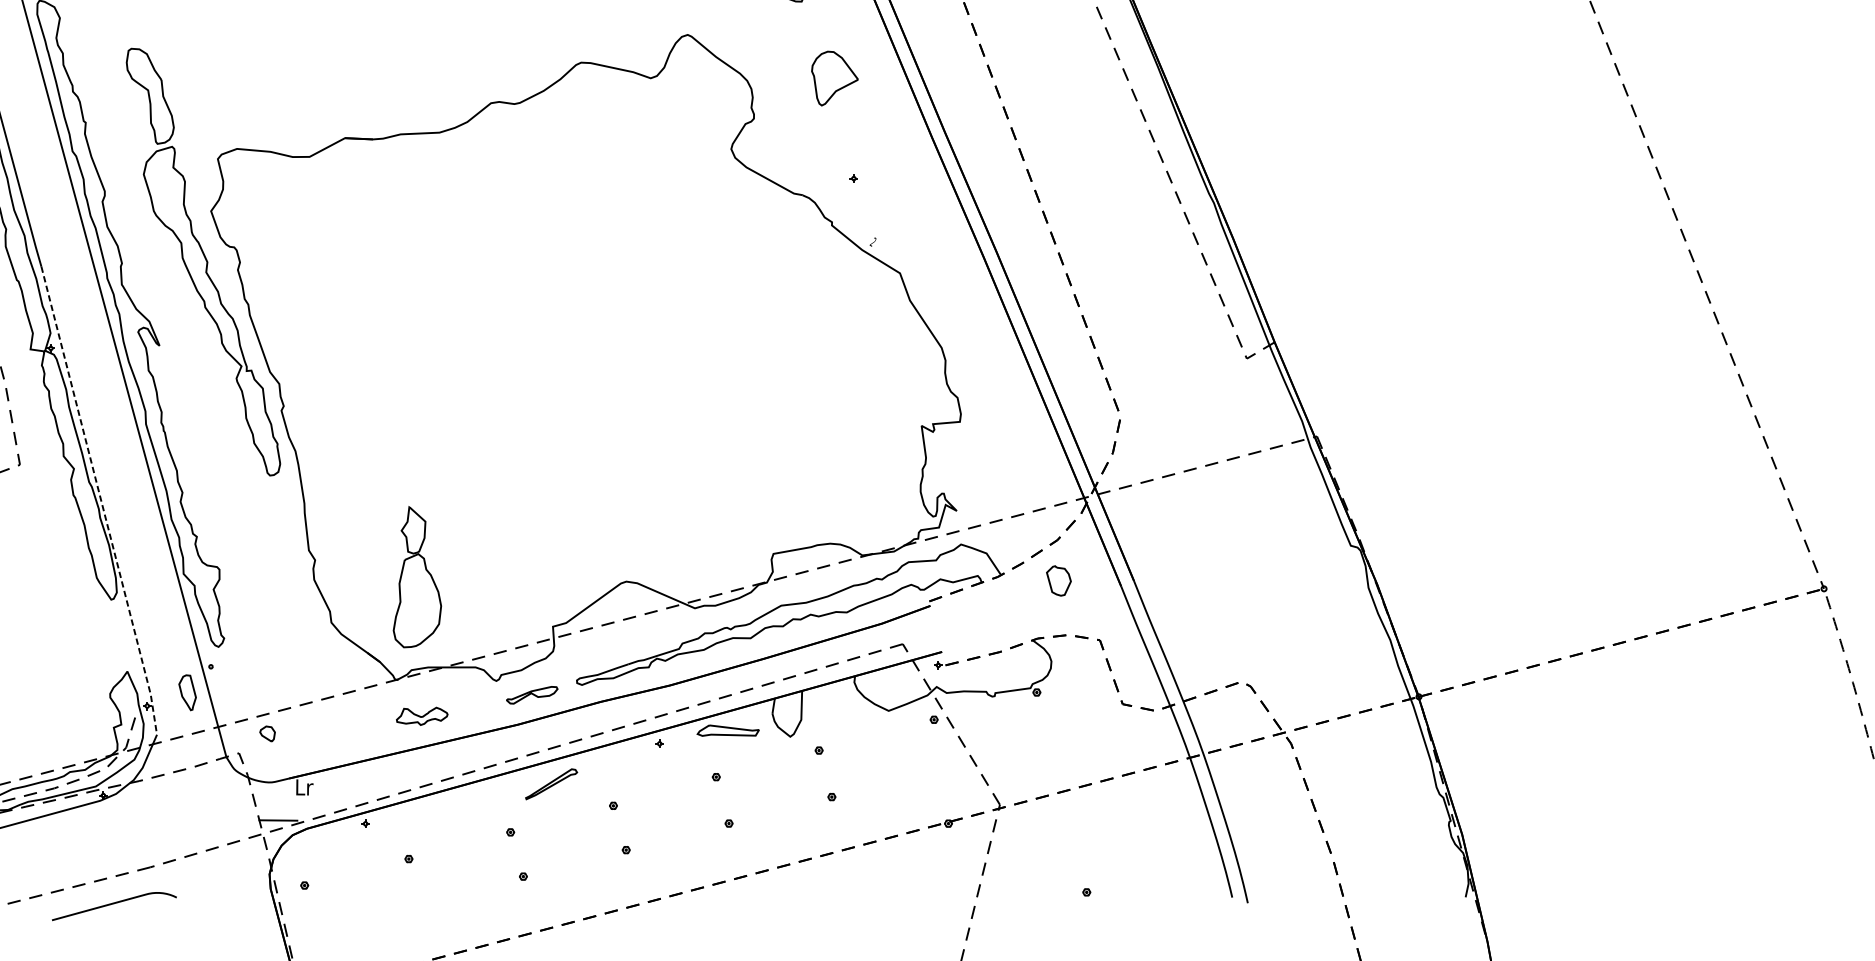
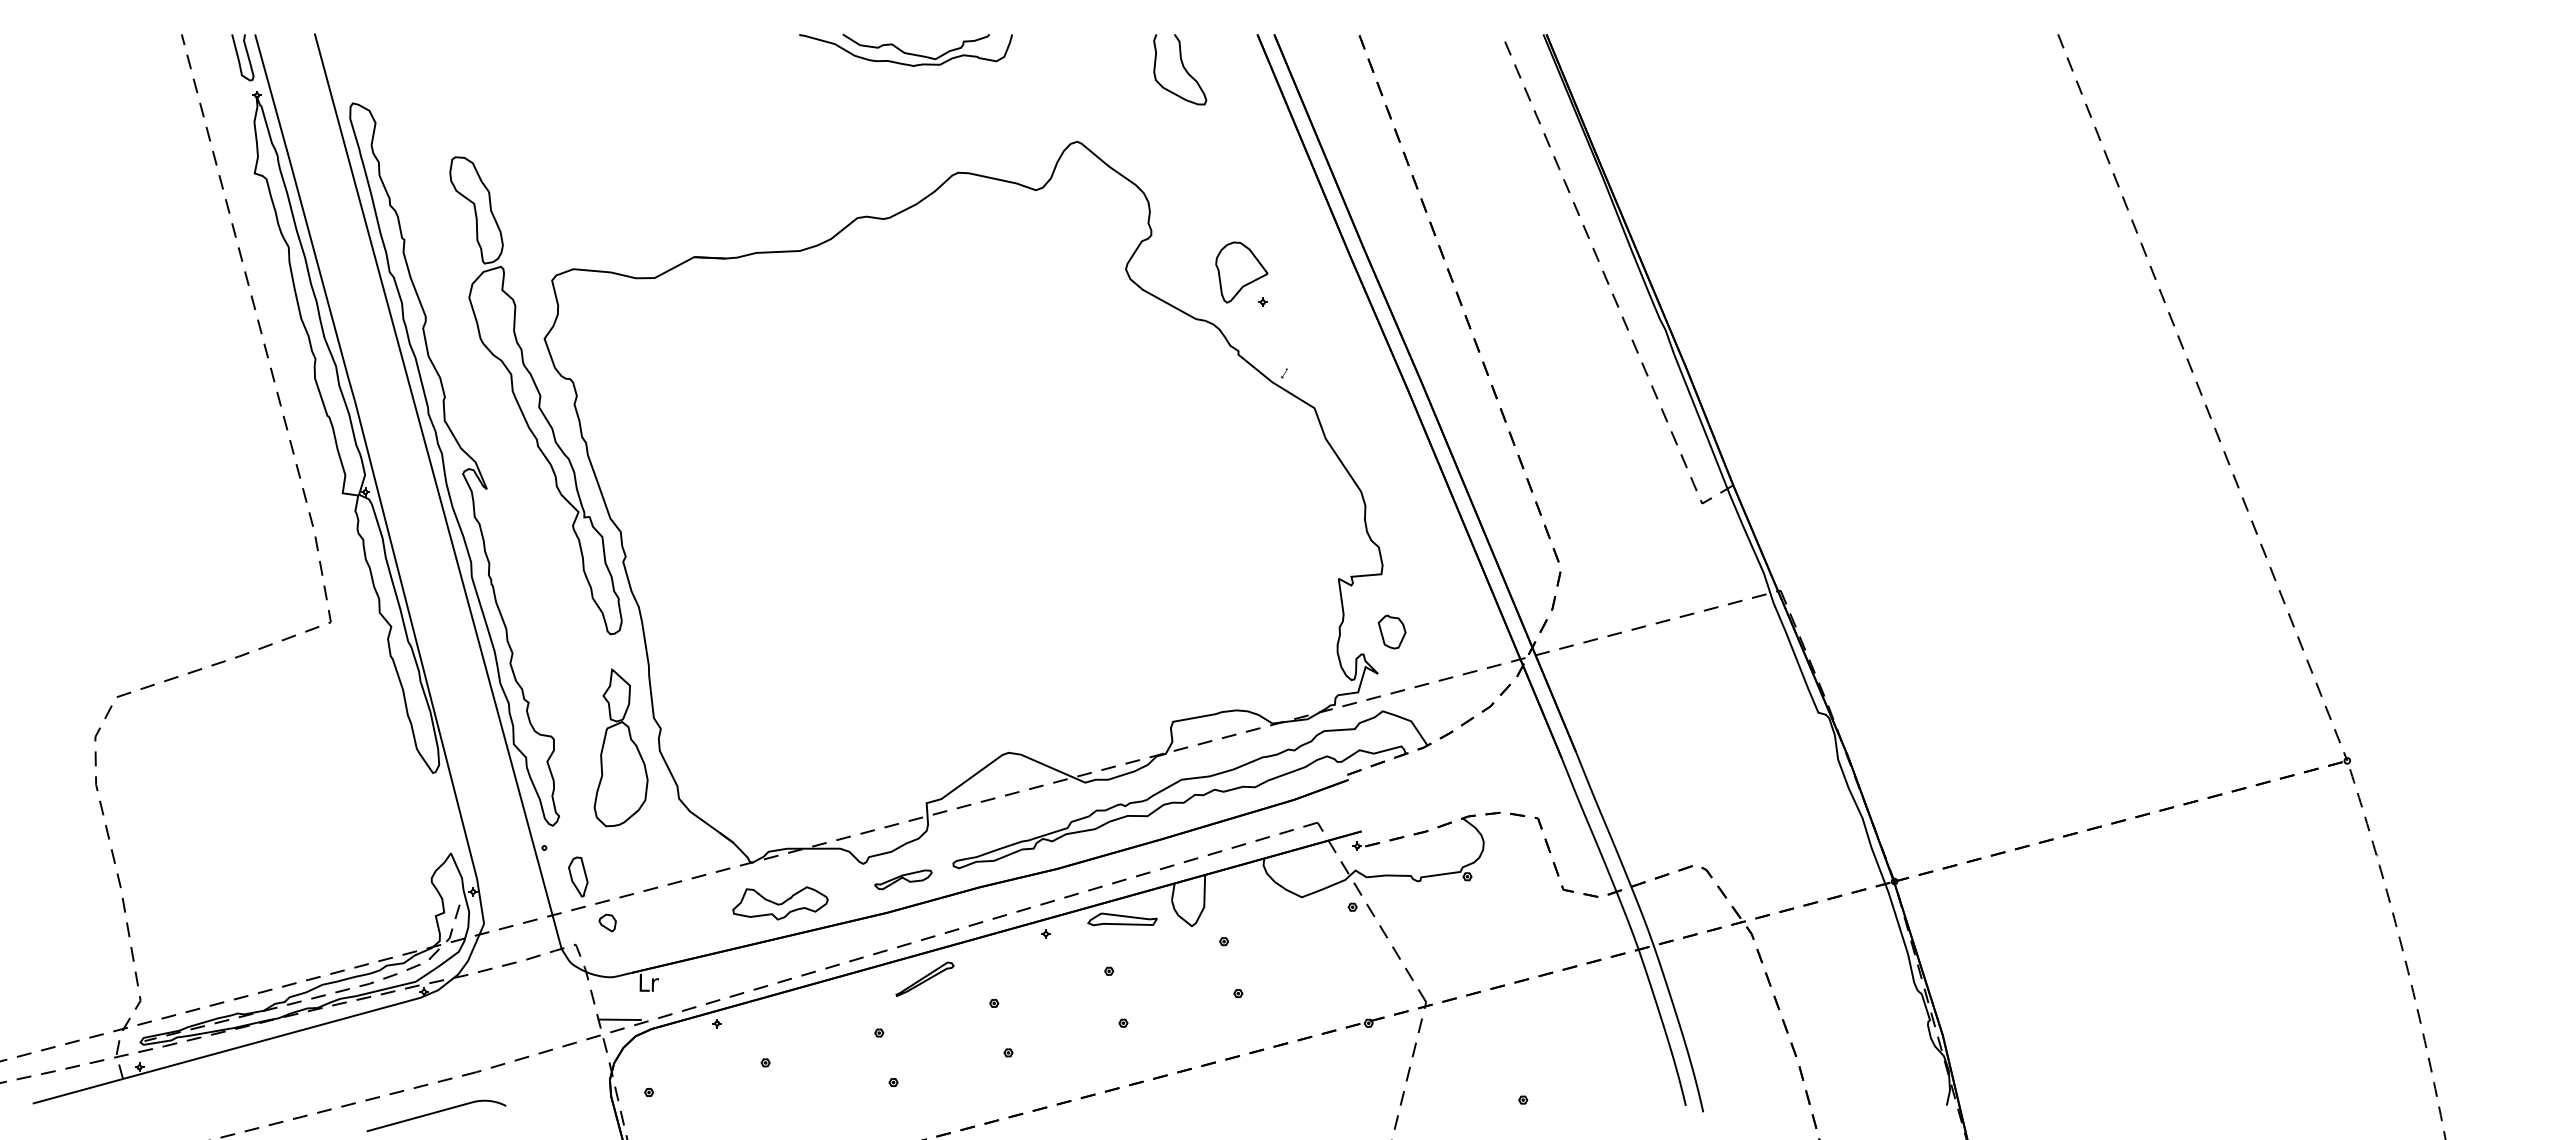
part: (834, 78) -> (1241, 272), moved
text: (873, 241) -> (1284, 372), 2 -> 1
line: (101, 501) -> (421, 663), dashed -> solid
part: (416, 576) -> (620, 747), moved
part: (1058, 580) -> (1391, 631), moved
part: (187, 692) -> (578, 876), moved
part: (422, 716) -> (780, 903), size x1.67

